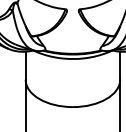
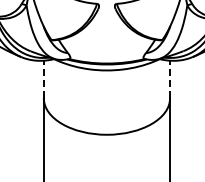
line: (25, 65) -> (43, 79), solid -> dashed
line: (120, 65) -> (170, 79), solid -> dashed

